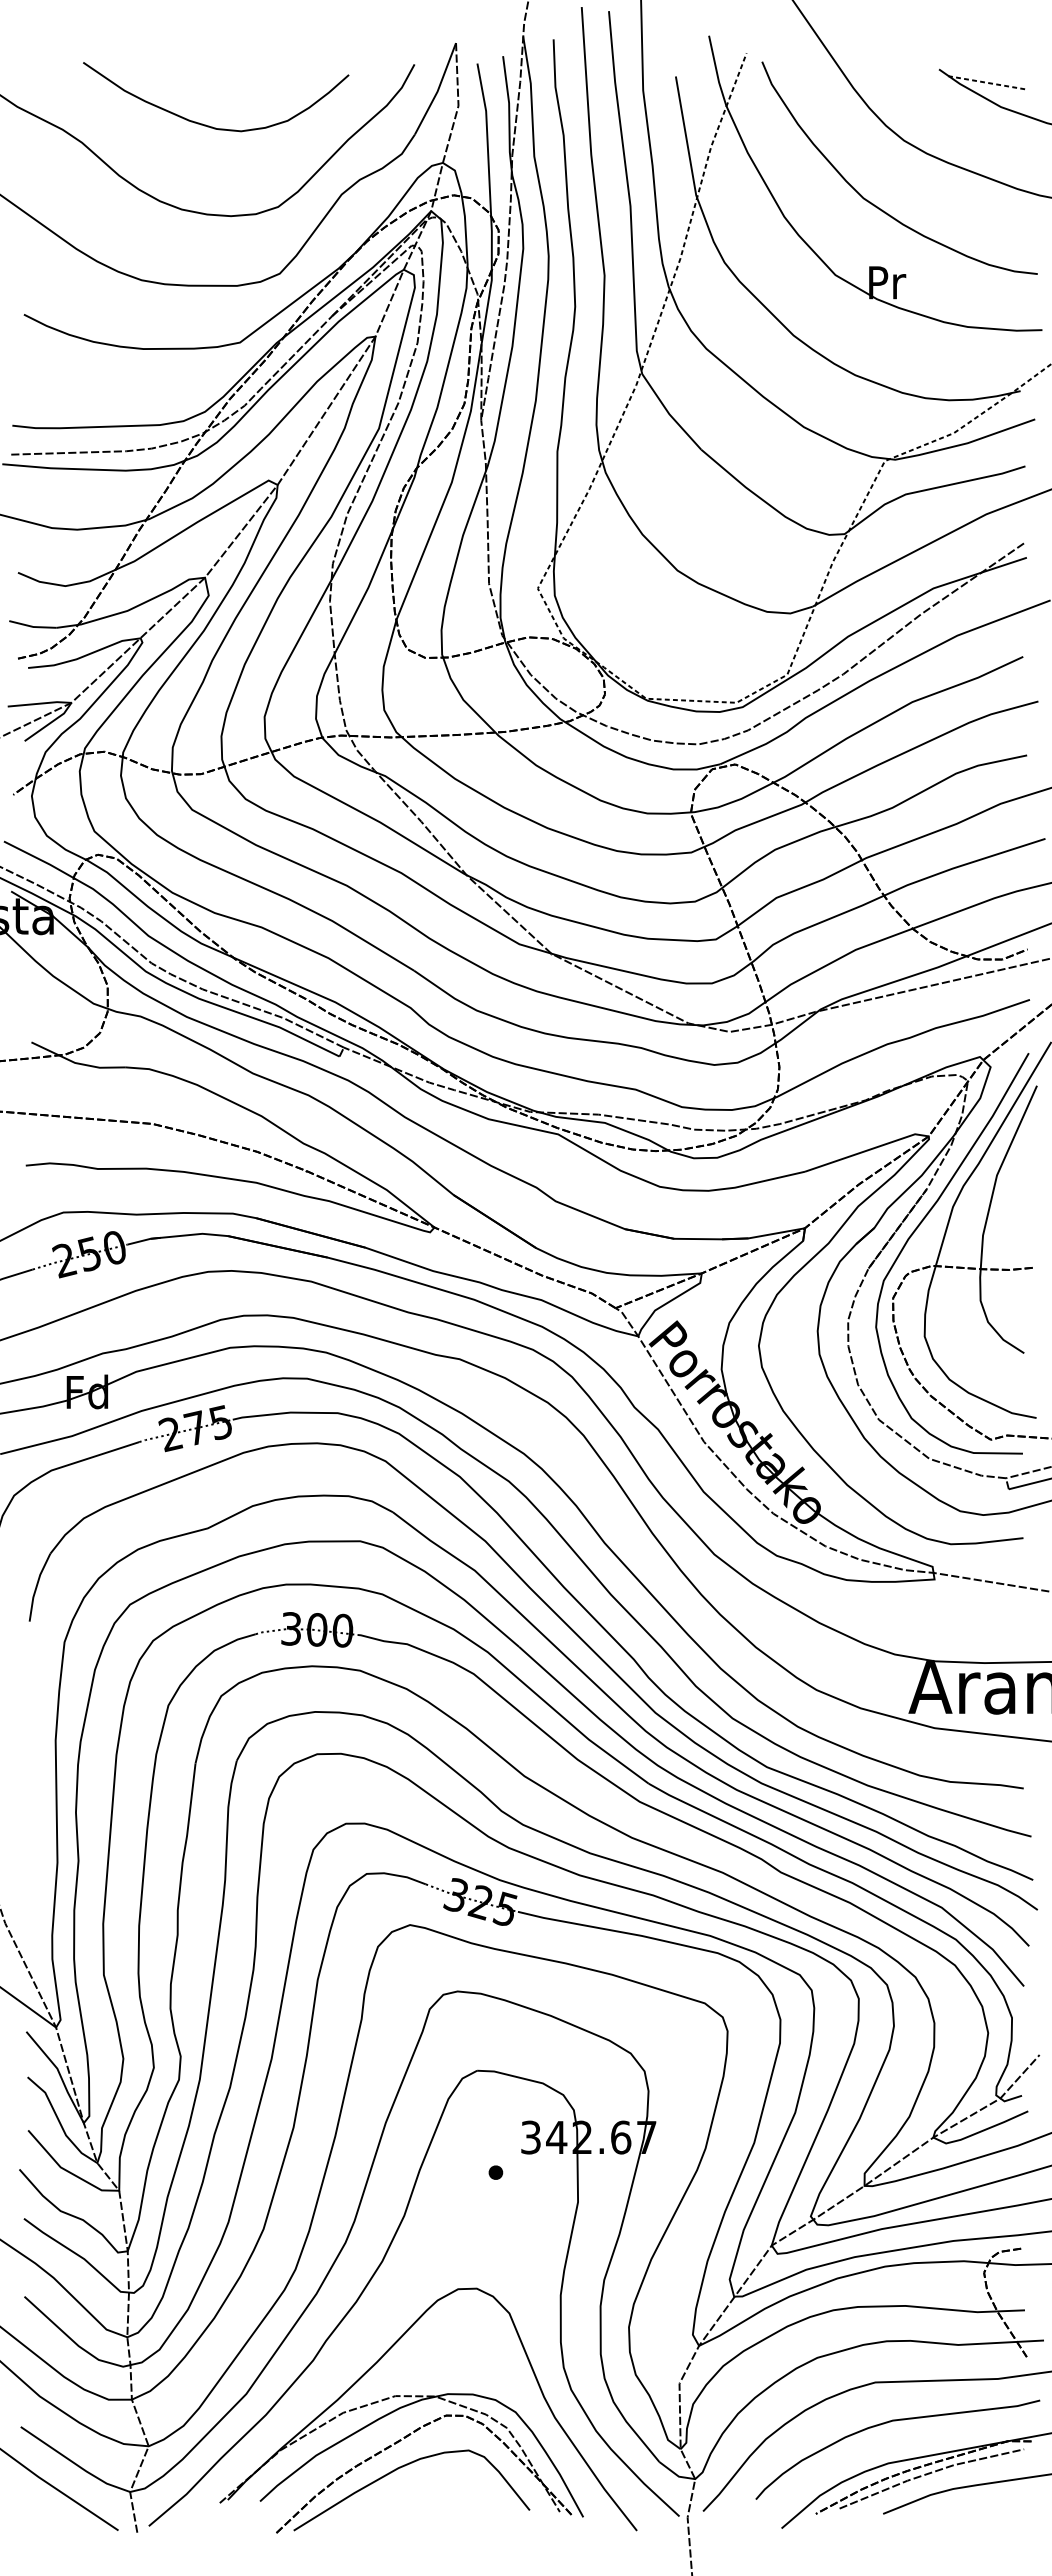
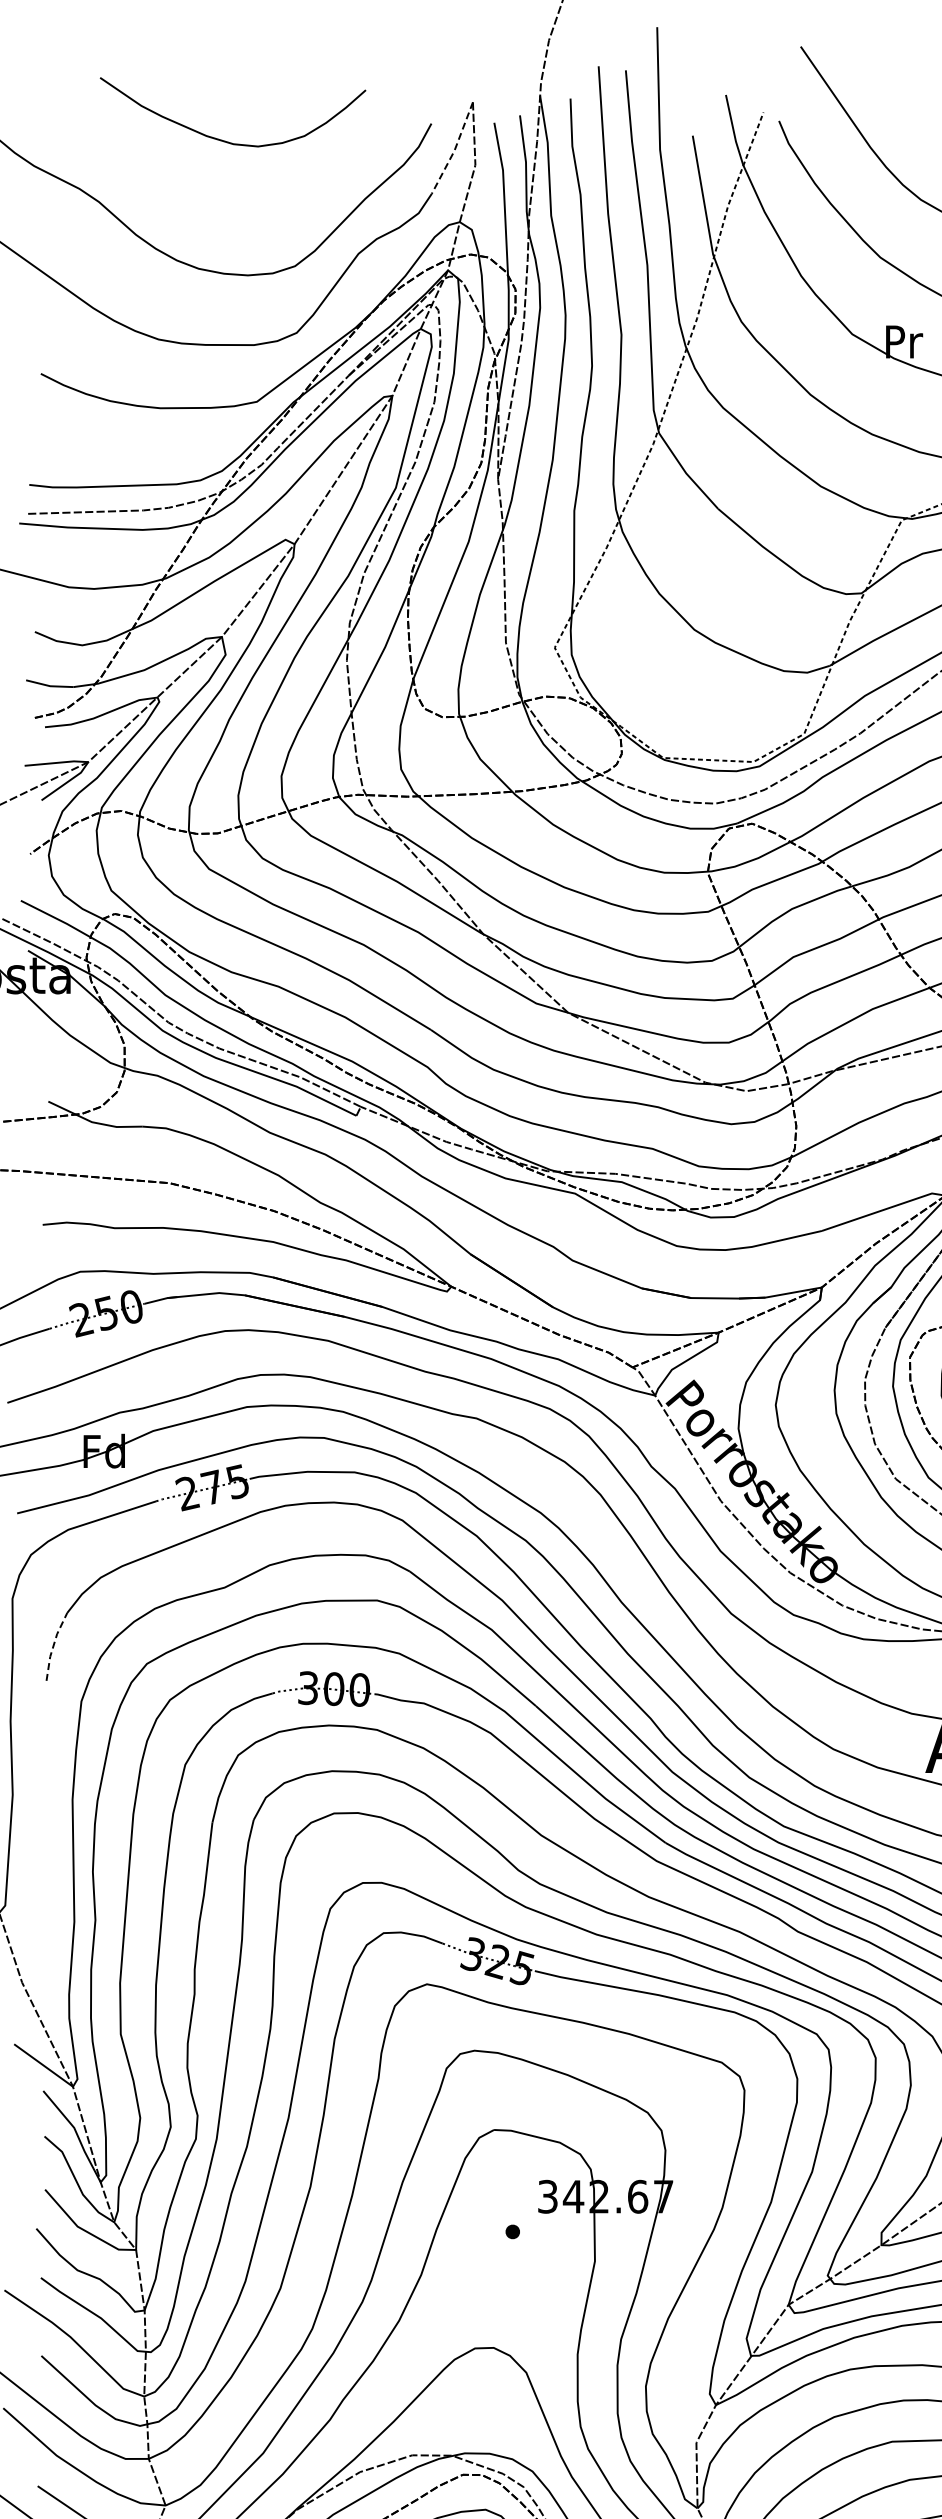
line: (437, 90) -> (454, 149), solid -> dashed
curve: (209, 125) -> (226, 140), moved
line: (36, 1586) -> (53, 1645), solid -> dashed

